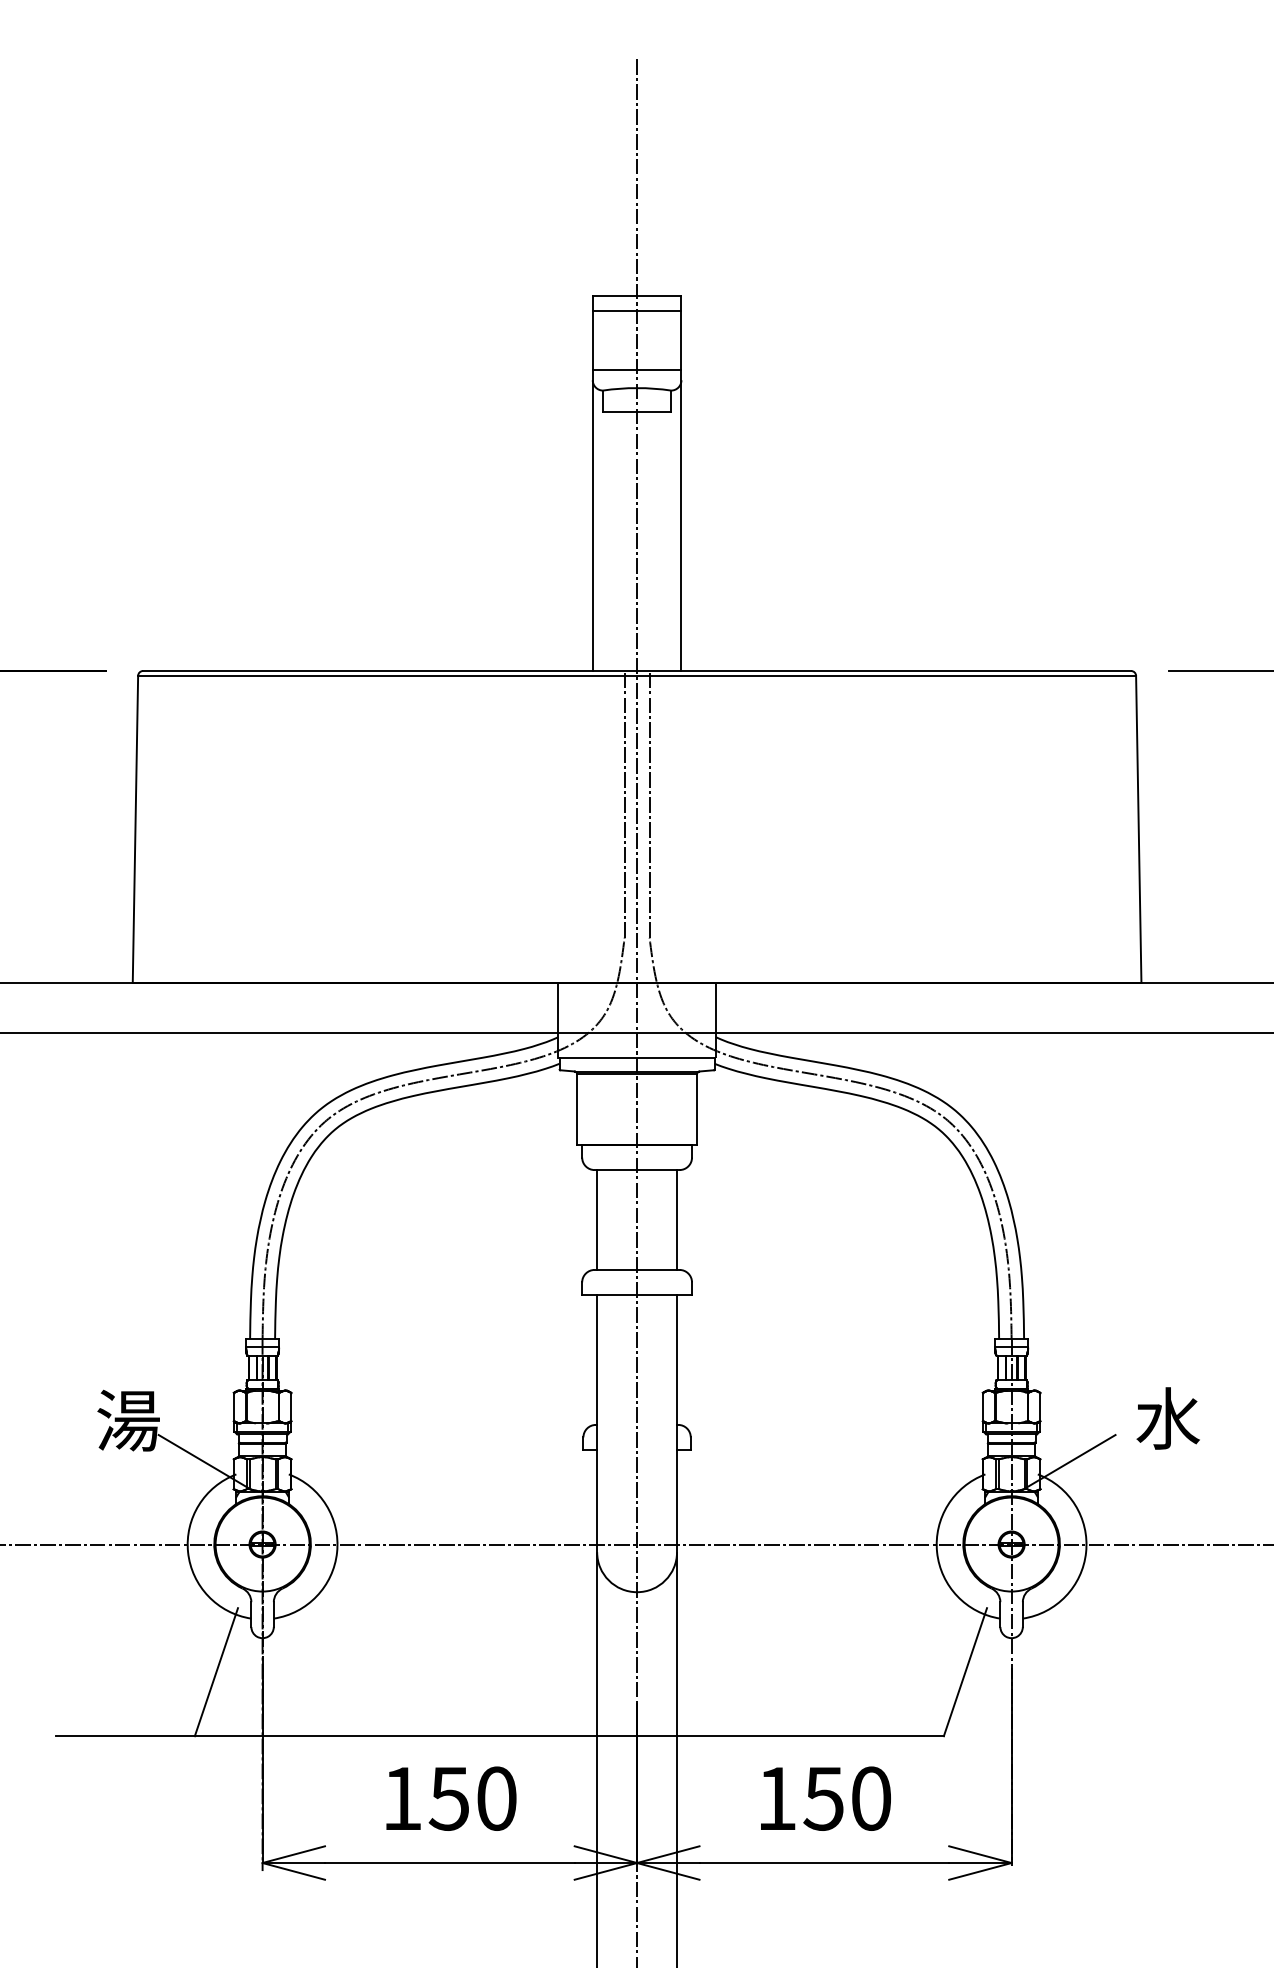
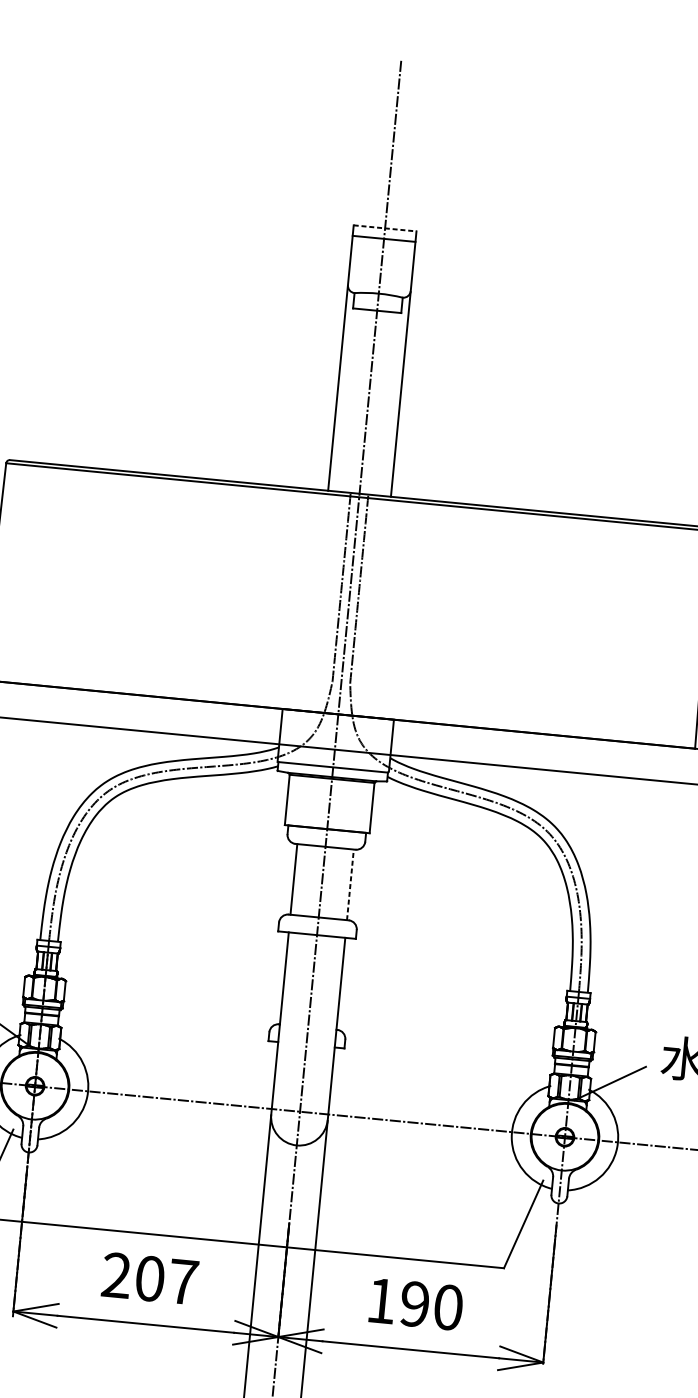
line: (637, 295) -> (385, 228), solid -> dashed
line: (636, 369) -> (379, 280), removed
line: (677, 1220) -> (350, 885), solid -> dashed
text: (449, 1798) -> (150, 1278), 150 -> 207
text: (823, 1798) -> (414, 1304), 150 -> 190

